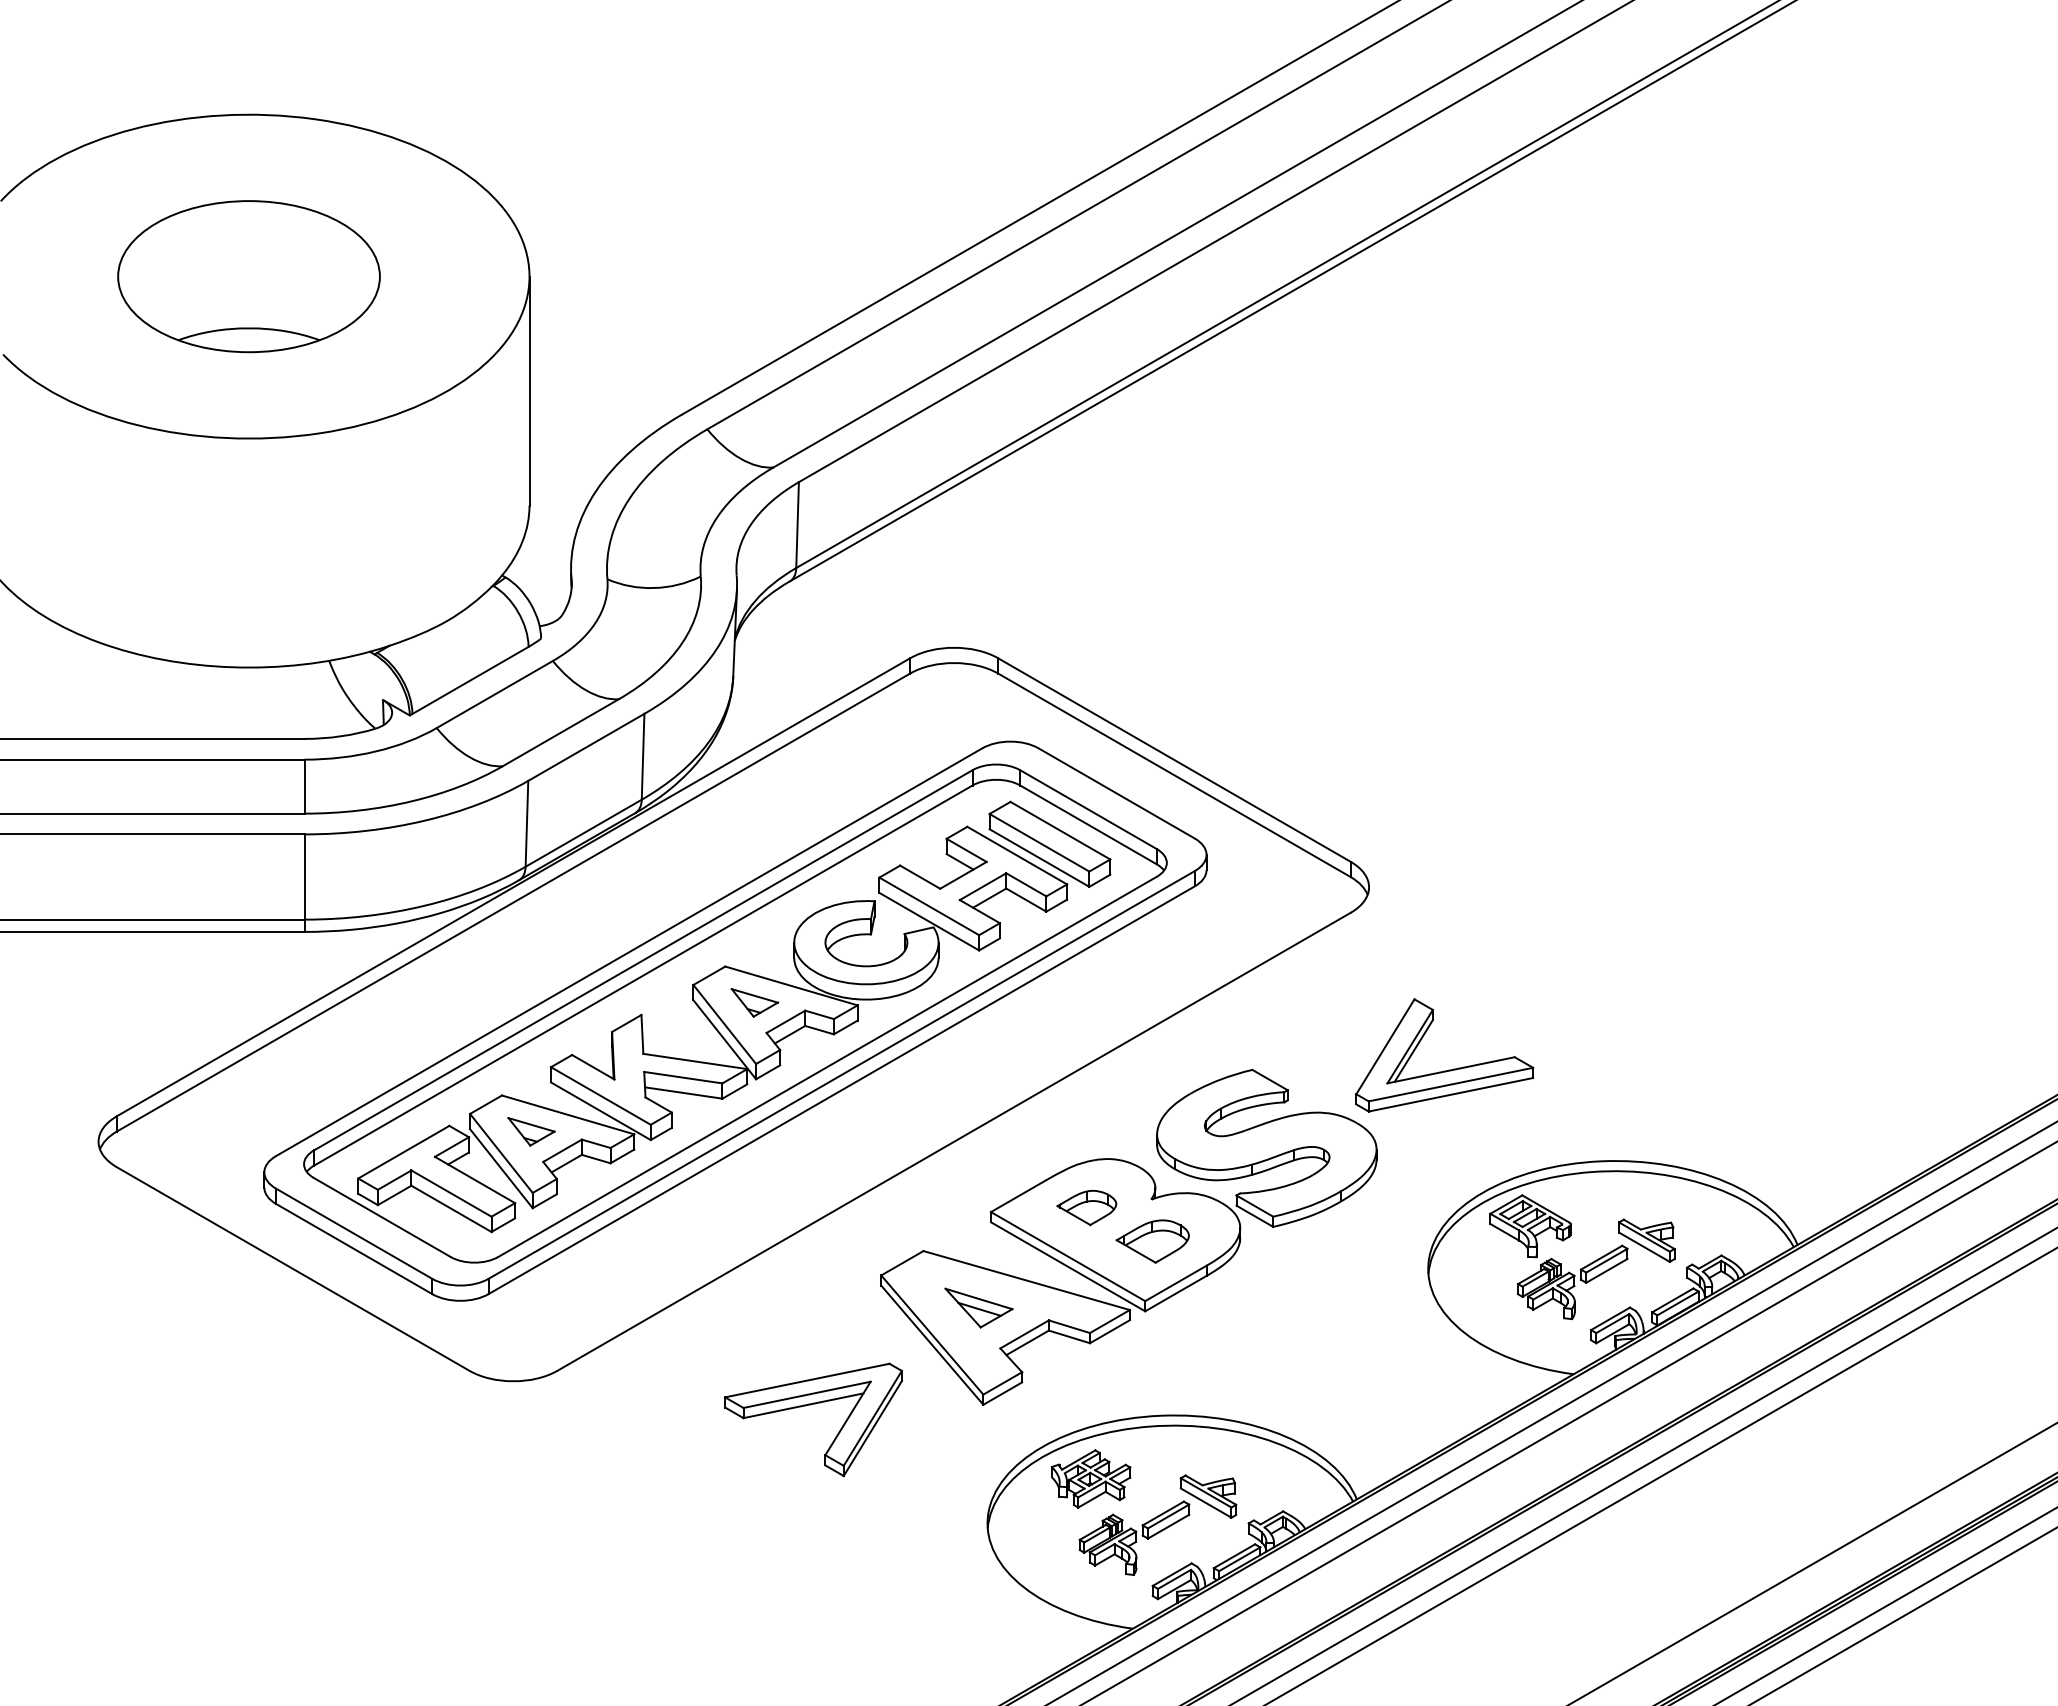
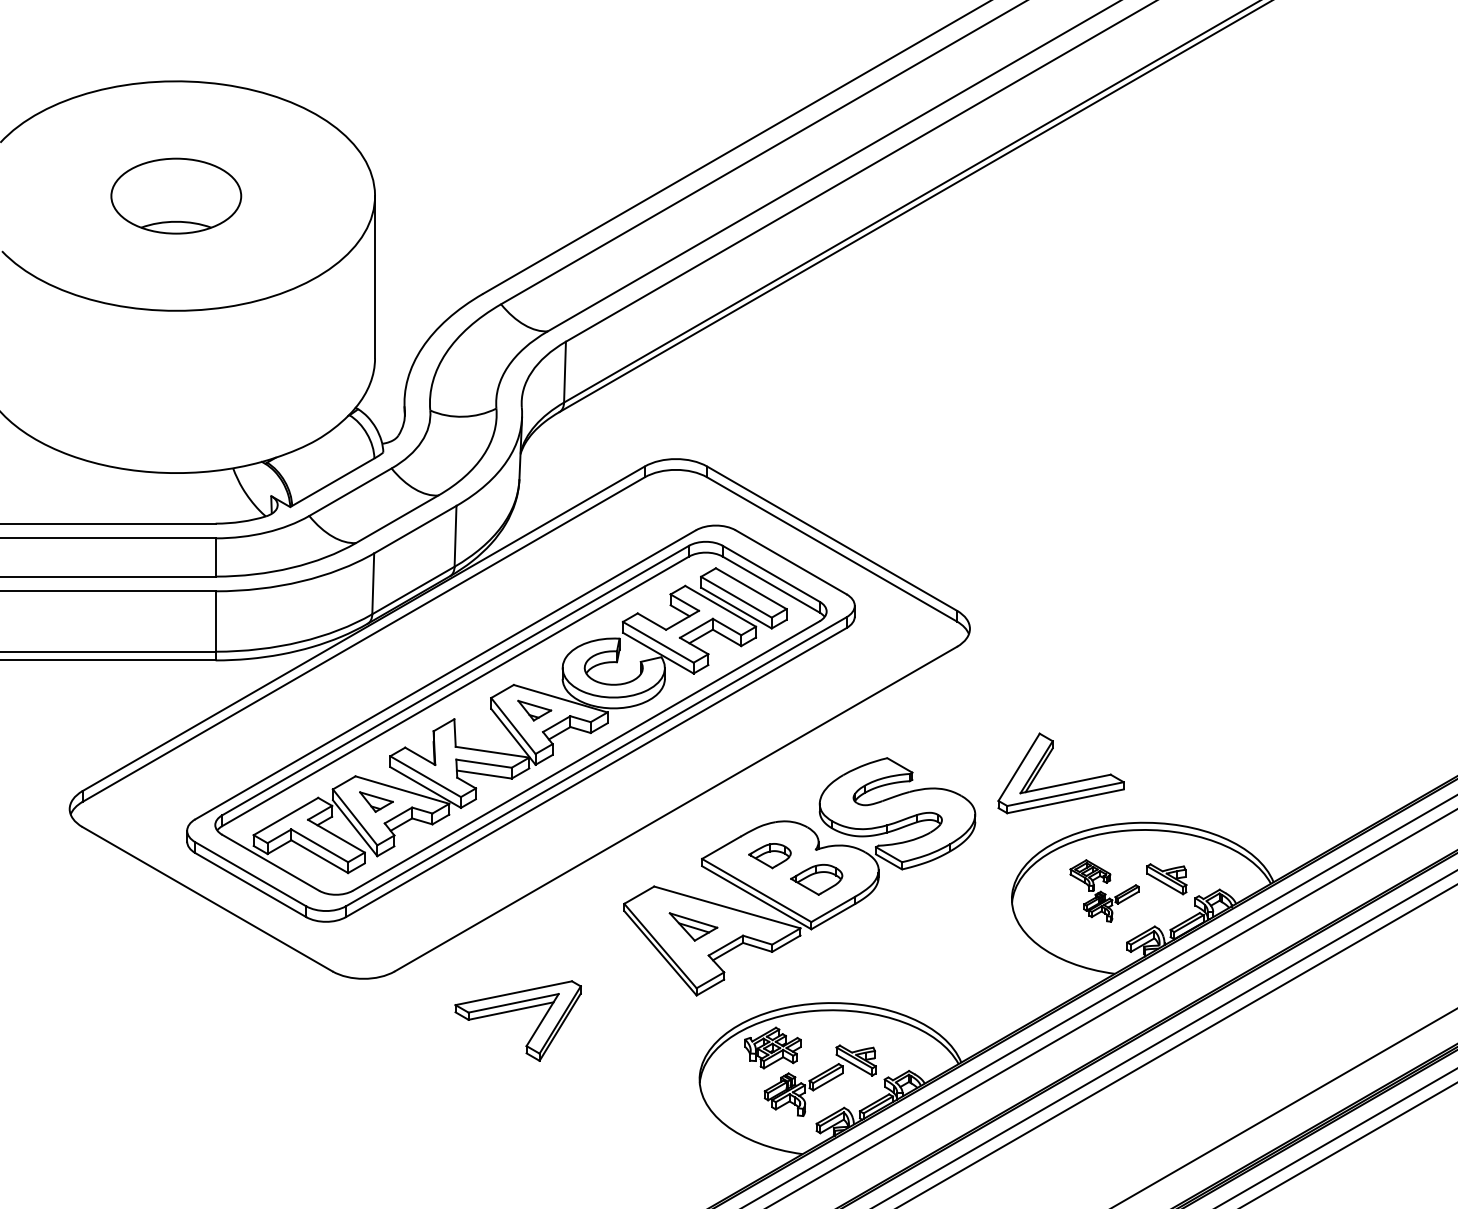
part: (248, 276) -> (175, 195), size x0.7
part: (1448, 1069) -> (1063, 783), moved
part: (1558, 1257) -> (1104, 891), size x0.7
part: (810, 1405) -> (516, 1010), moved

